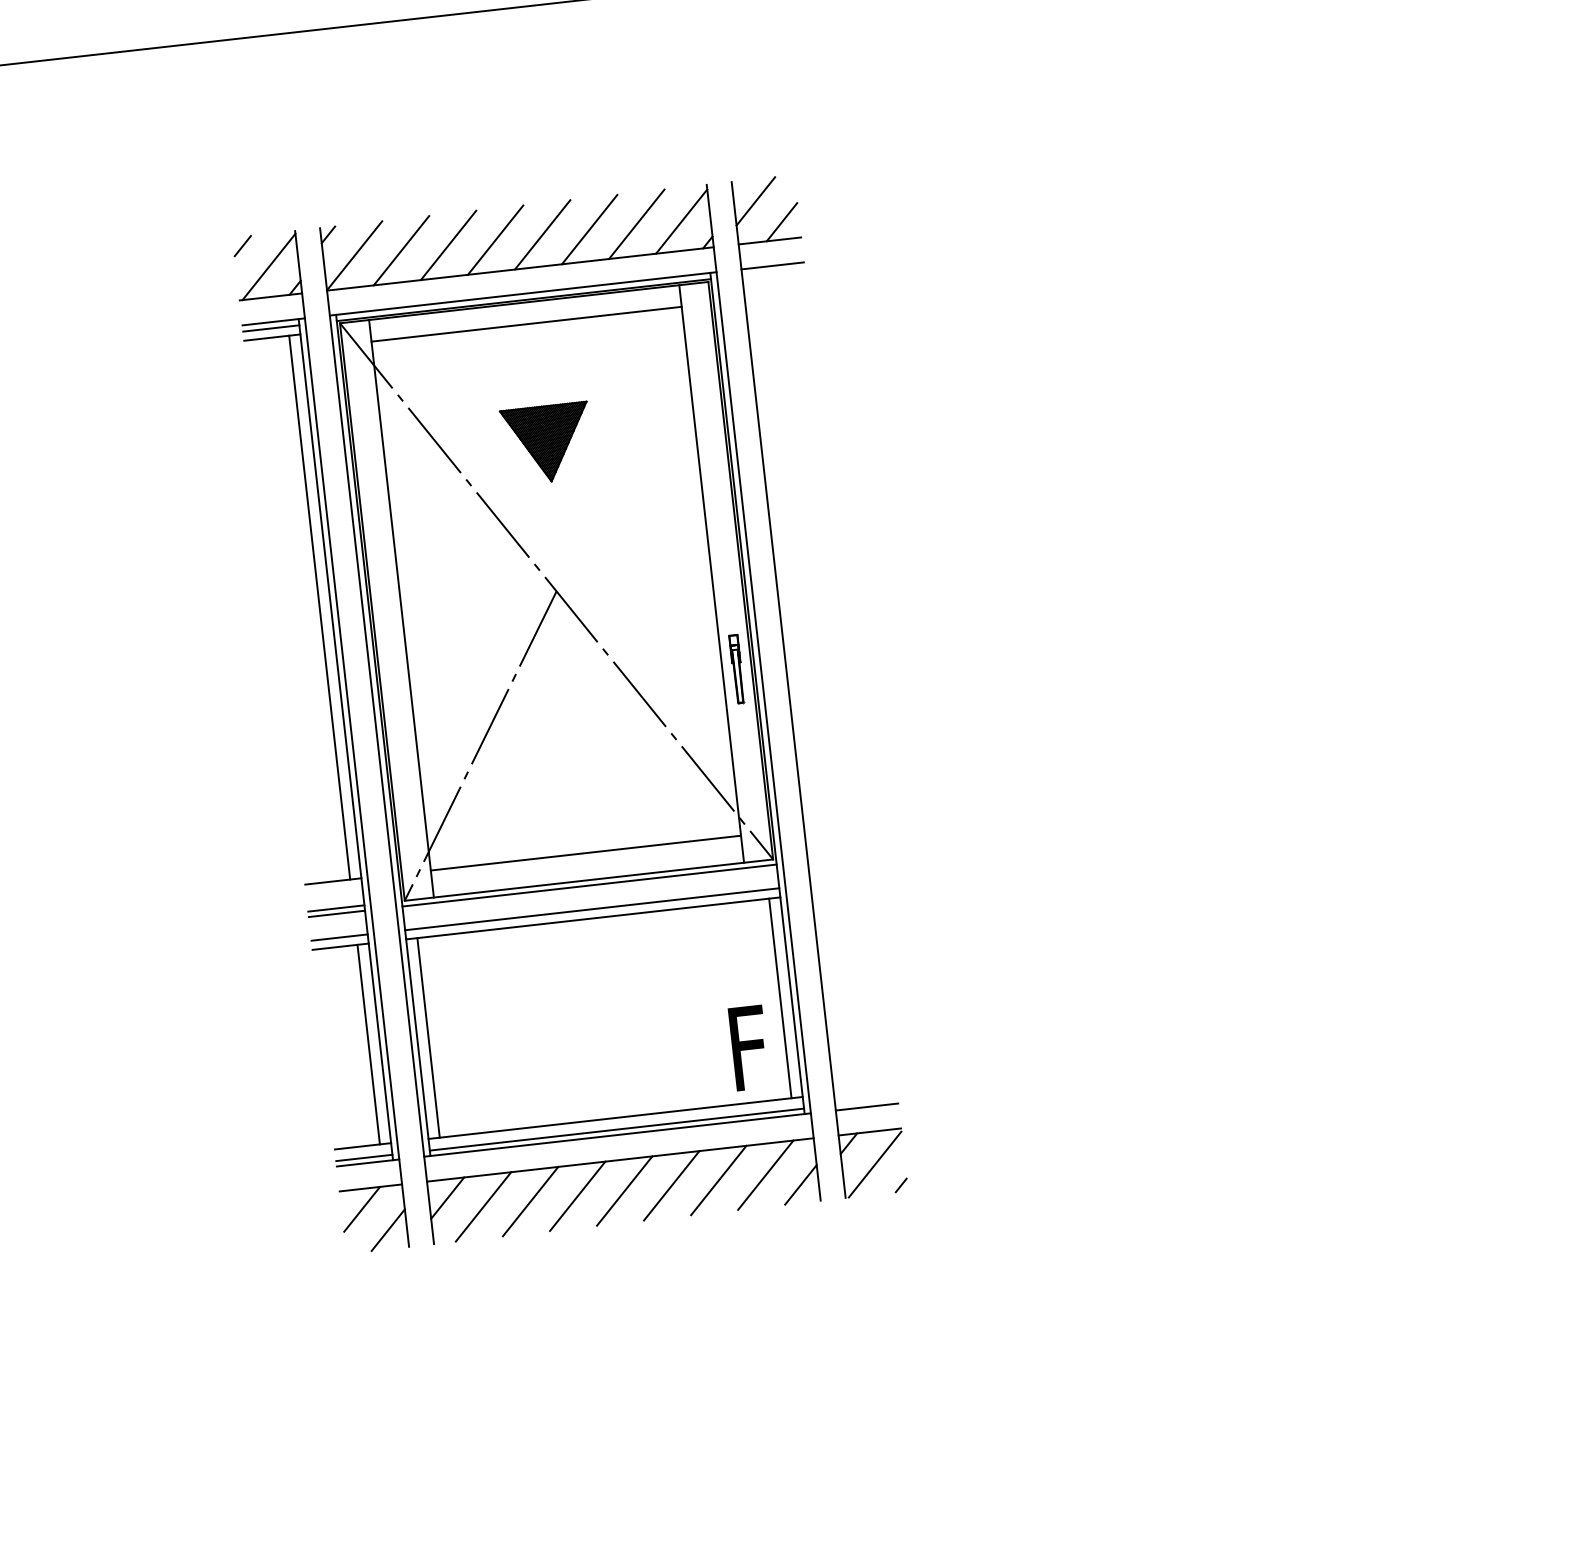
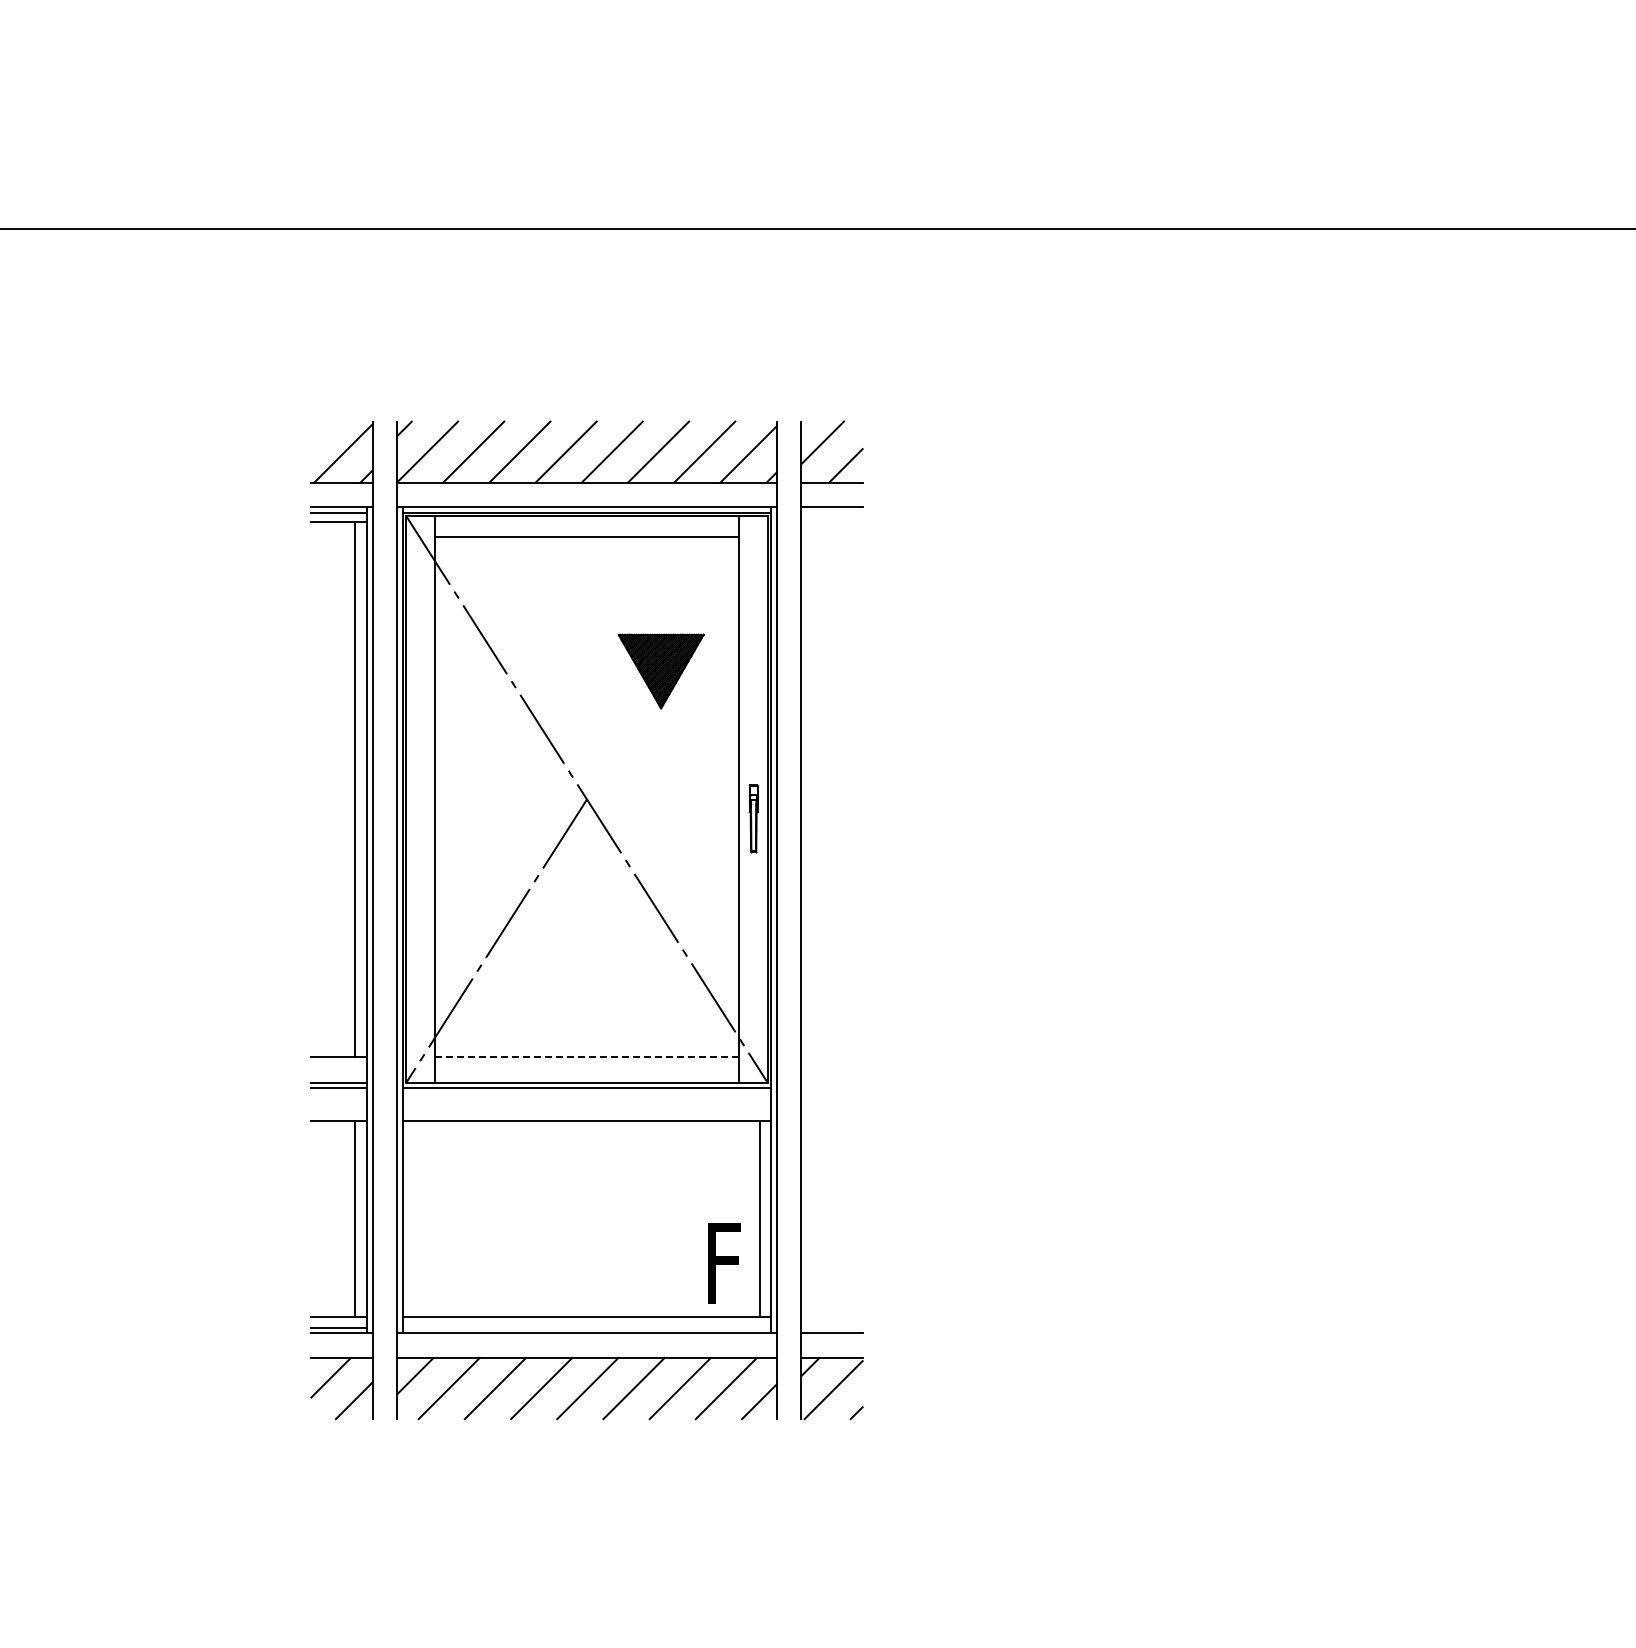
line: (243, 246) -> (320, 430), removed
part: (546, 444) -> (660, 671), moved
part: (736, 669) -> (753, 818), moved
line: (586, 853) -> (587, 1056), solid -> dashed
line: (591, 909) -> (586, 1111), removed
line: (339, 937) -> (338, 1111), removed
line: (428, 1037) -> (414, 1218), removed
line: (616, 1130) -> (586, 1328), removed

